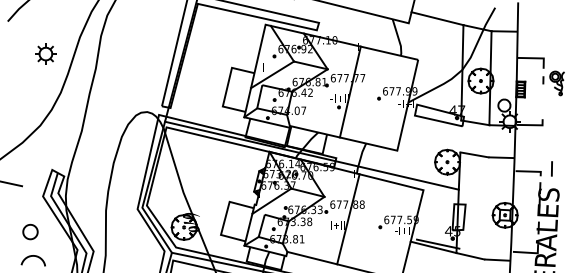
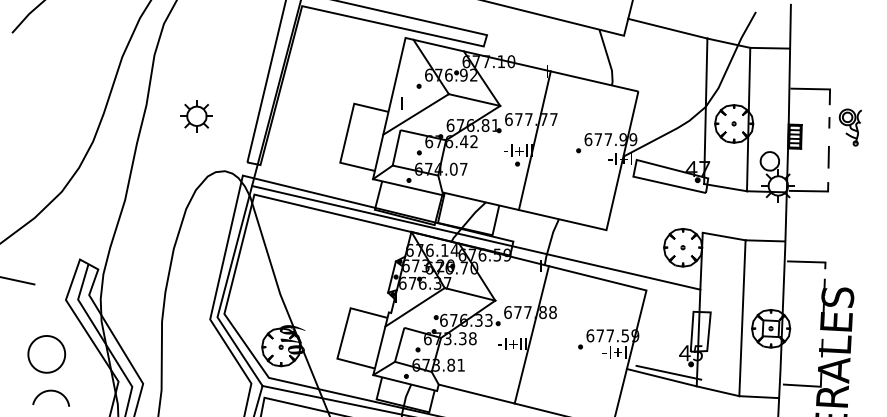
part: (45, 53) -> (196, 115), moved
line: (551, 168) -> (828, 156), moved
line: (486, 208) -> (742, 318), added
part: (30, 231) -> (46, 353), size x1.67

